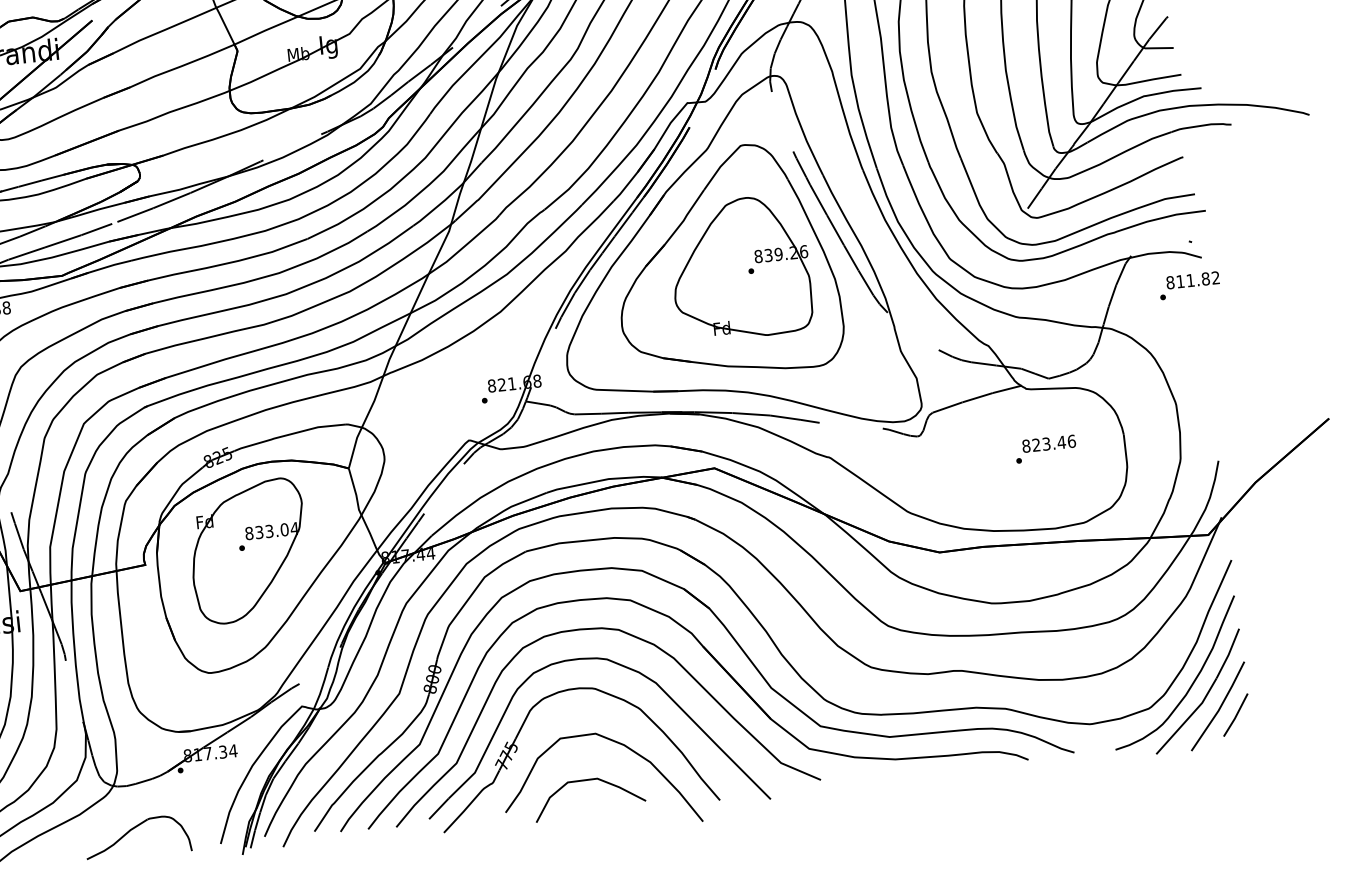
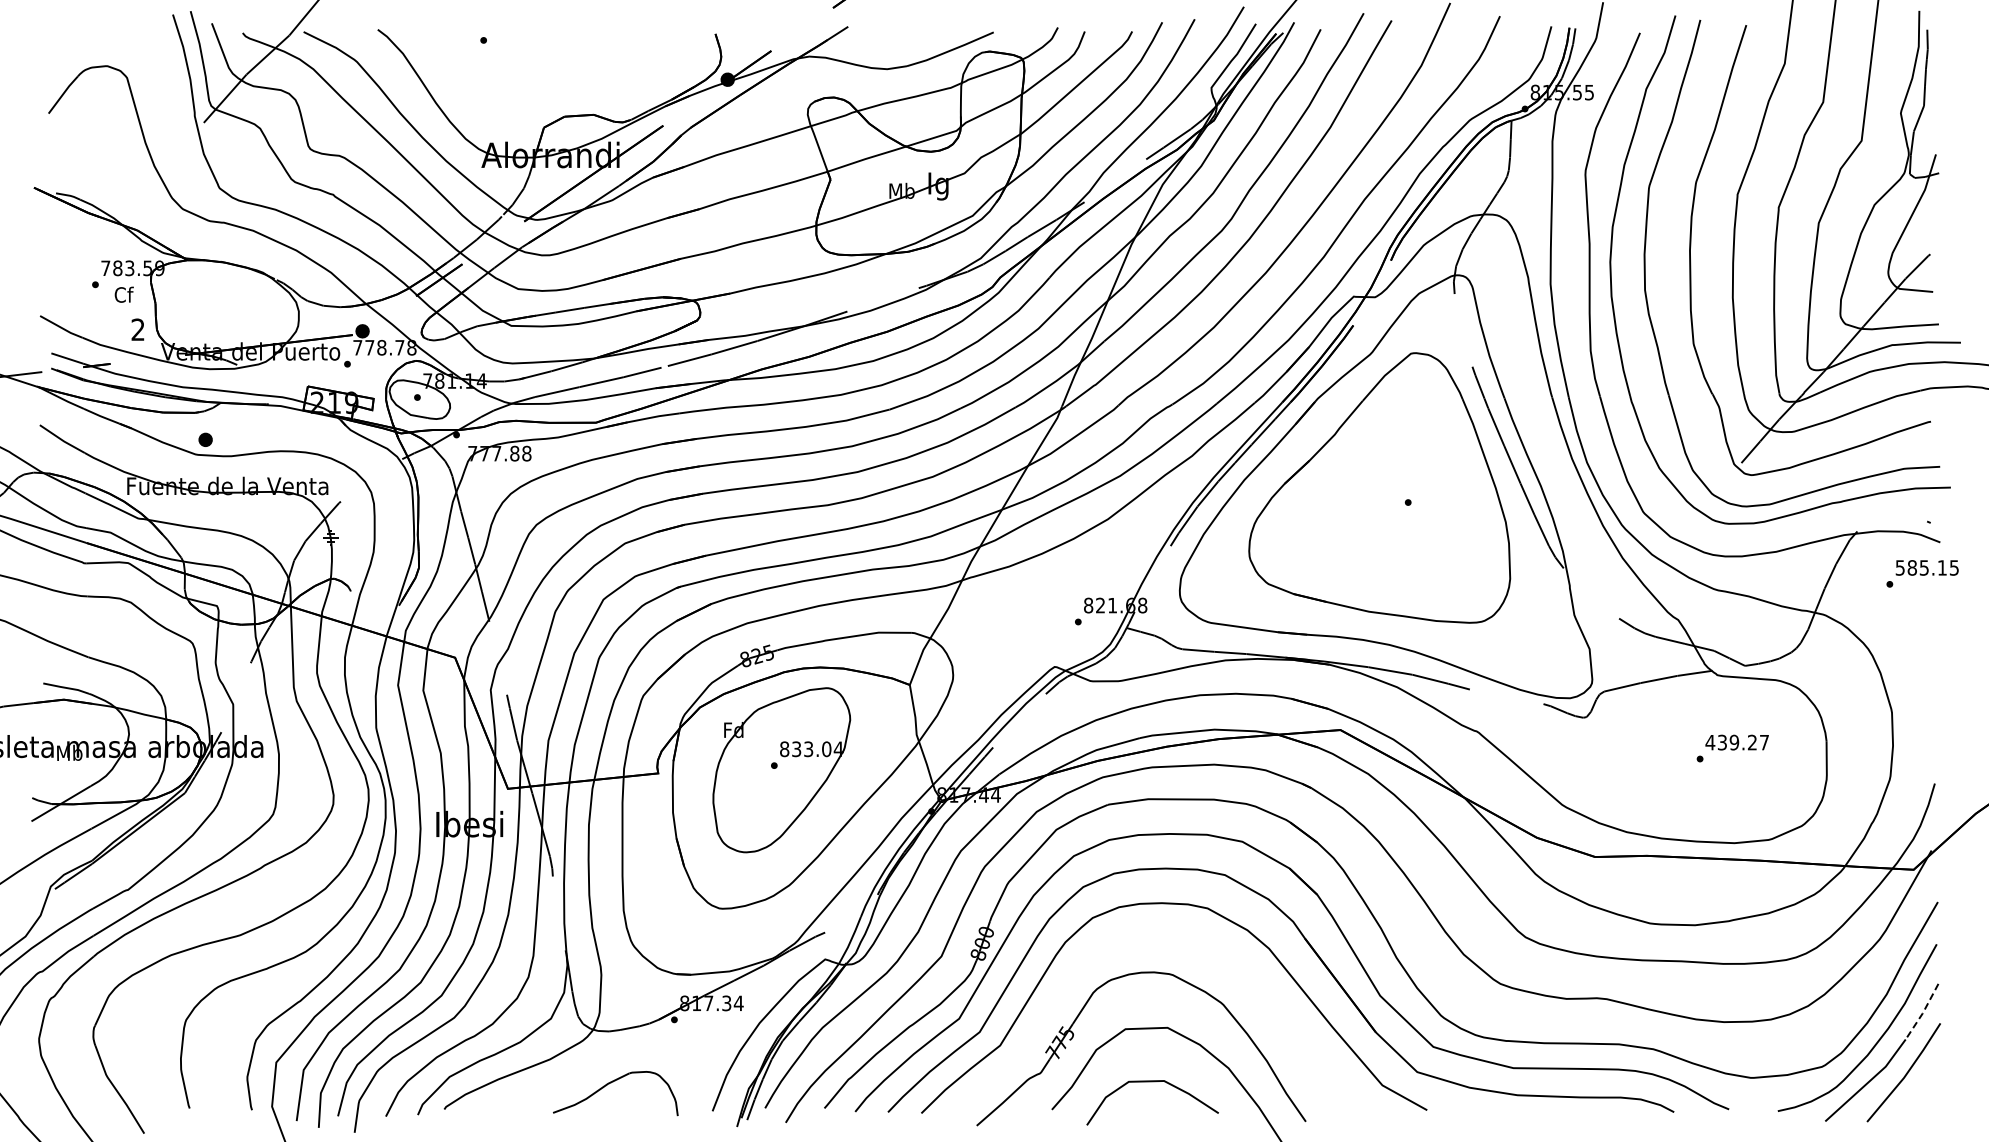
part: (740, 268) -> (1395, 497), removed
text: (1192, 280) -> (1926, 567), 811.82 -> 585.15
text: (1049, 443) -> (1737, 742), 823.46 -> 439.27
line: (1228, 655) -> (1922, 1013), solid -> dashed
part: (624, 667) -> (1209, 953), removed
line: (1235, 715) -> (1923, 1085), removed

